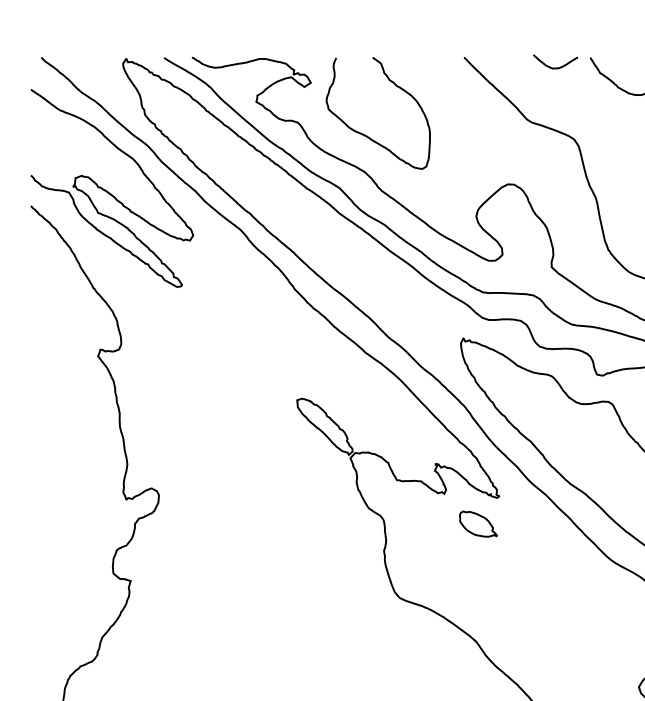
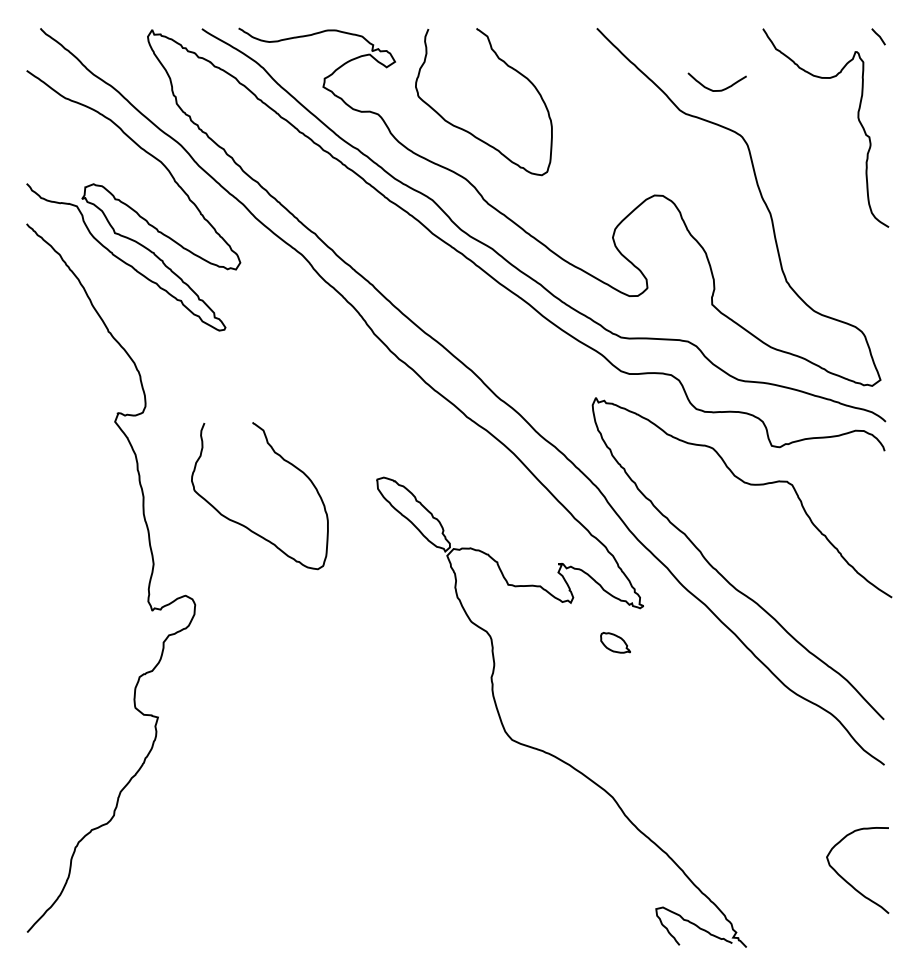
curve: (551, 67) -> (712, 89), moved
curve: (197, 435) -> (245, 525), added
part: (478, 523) -> (615, 642), size x0.6

